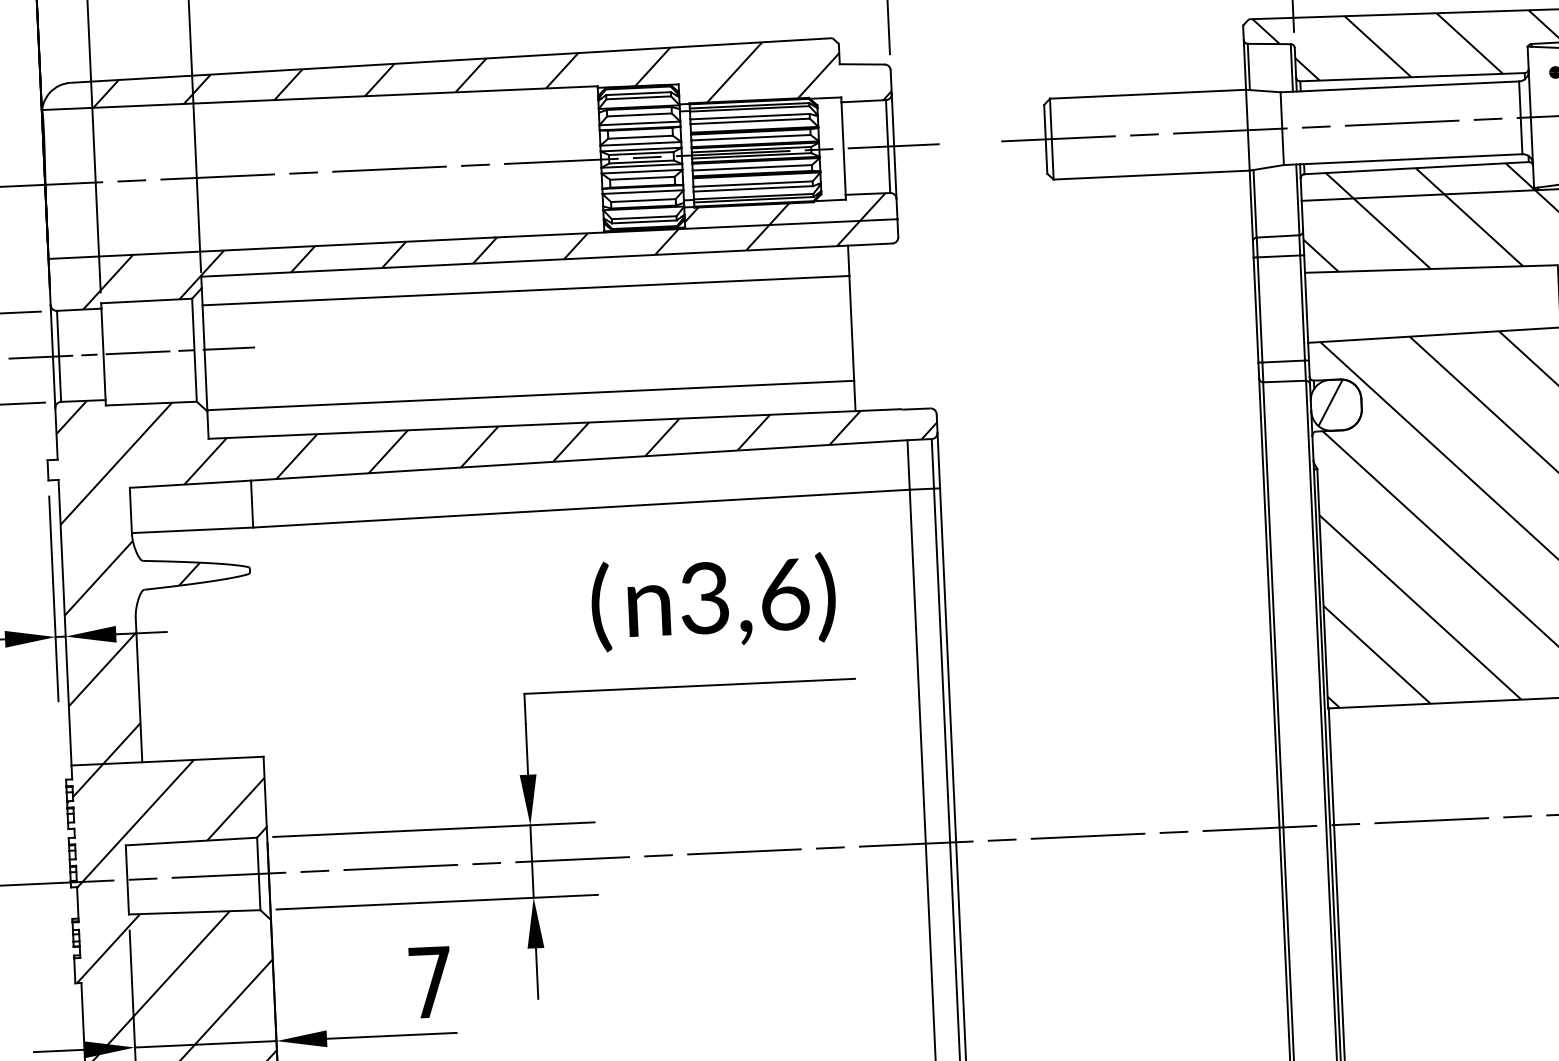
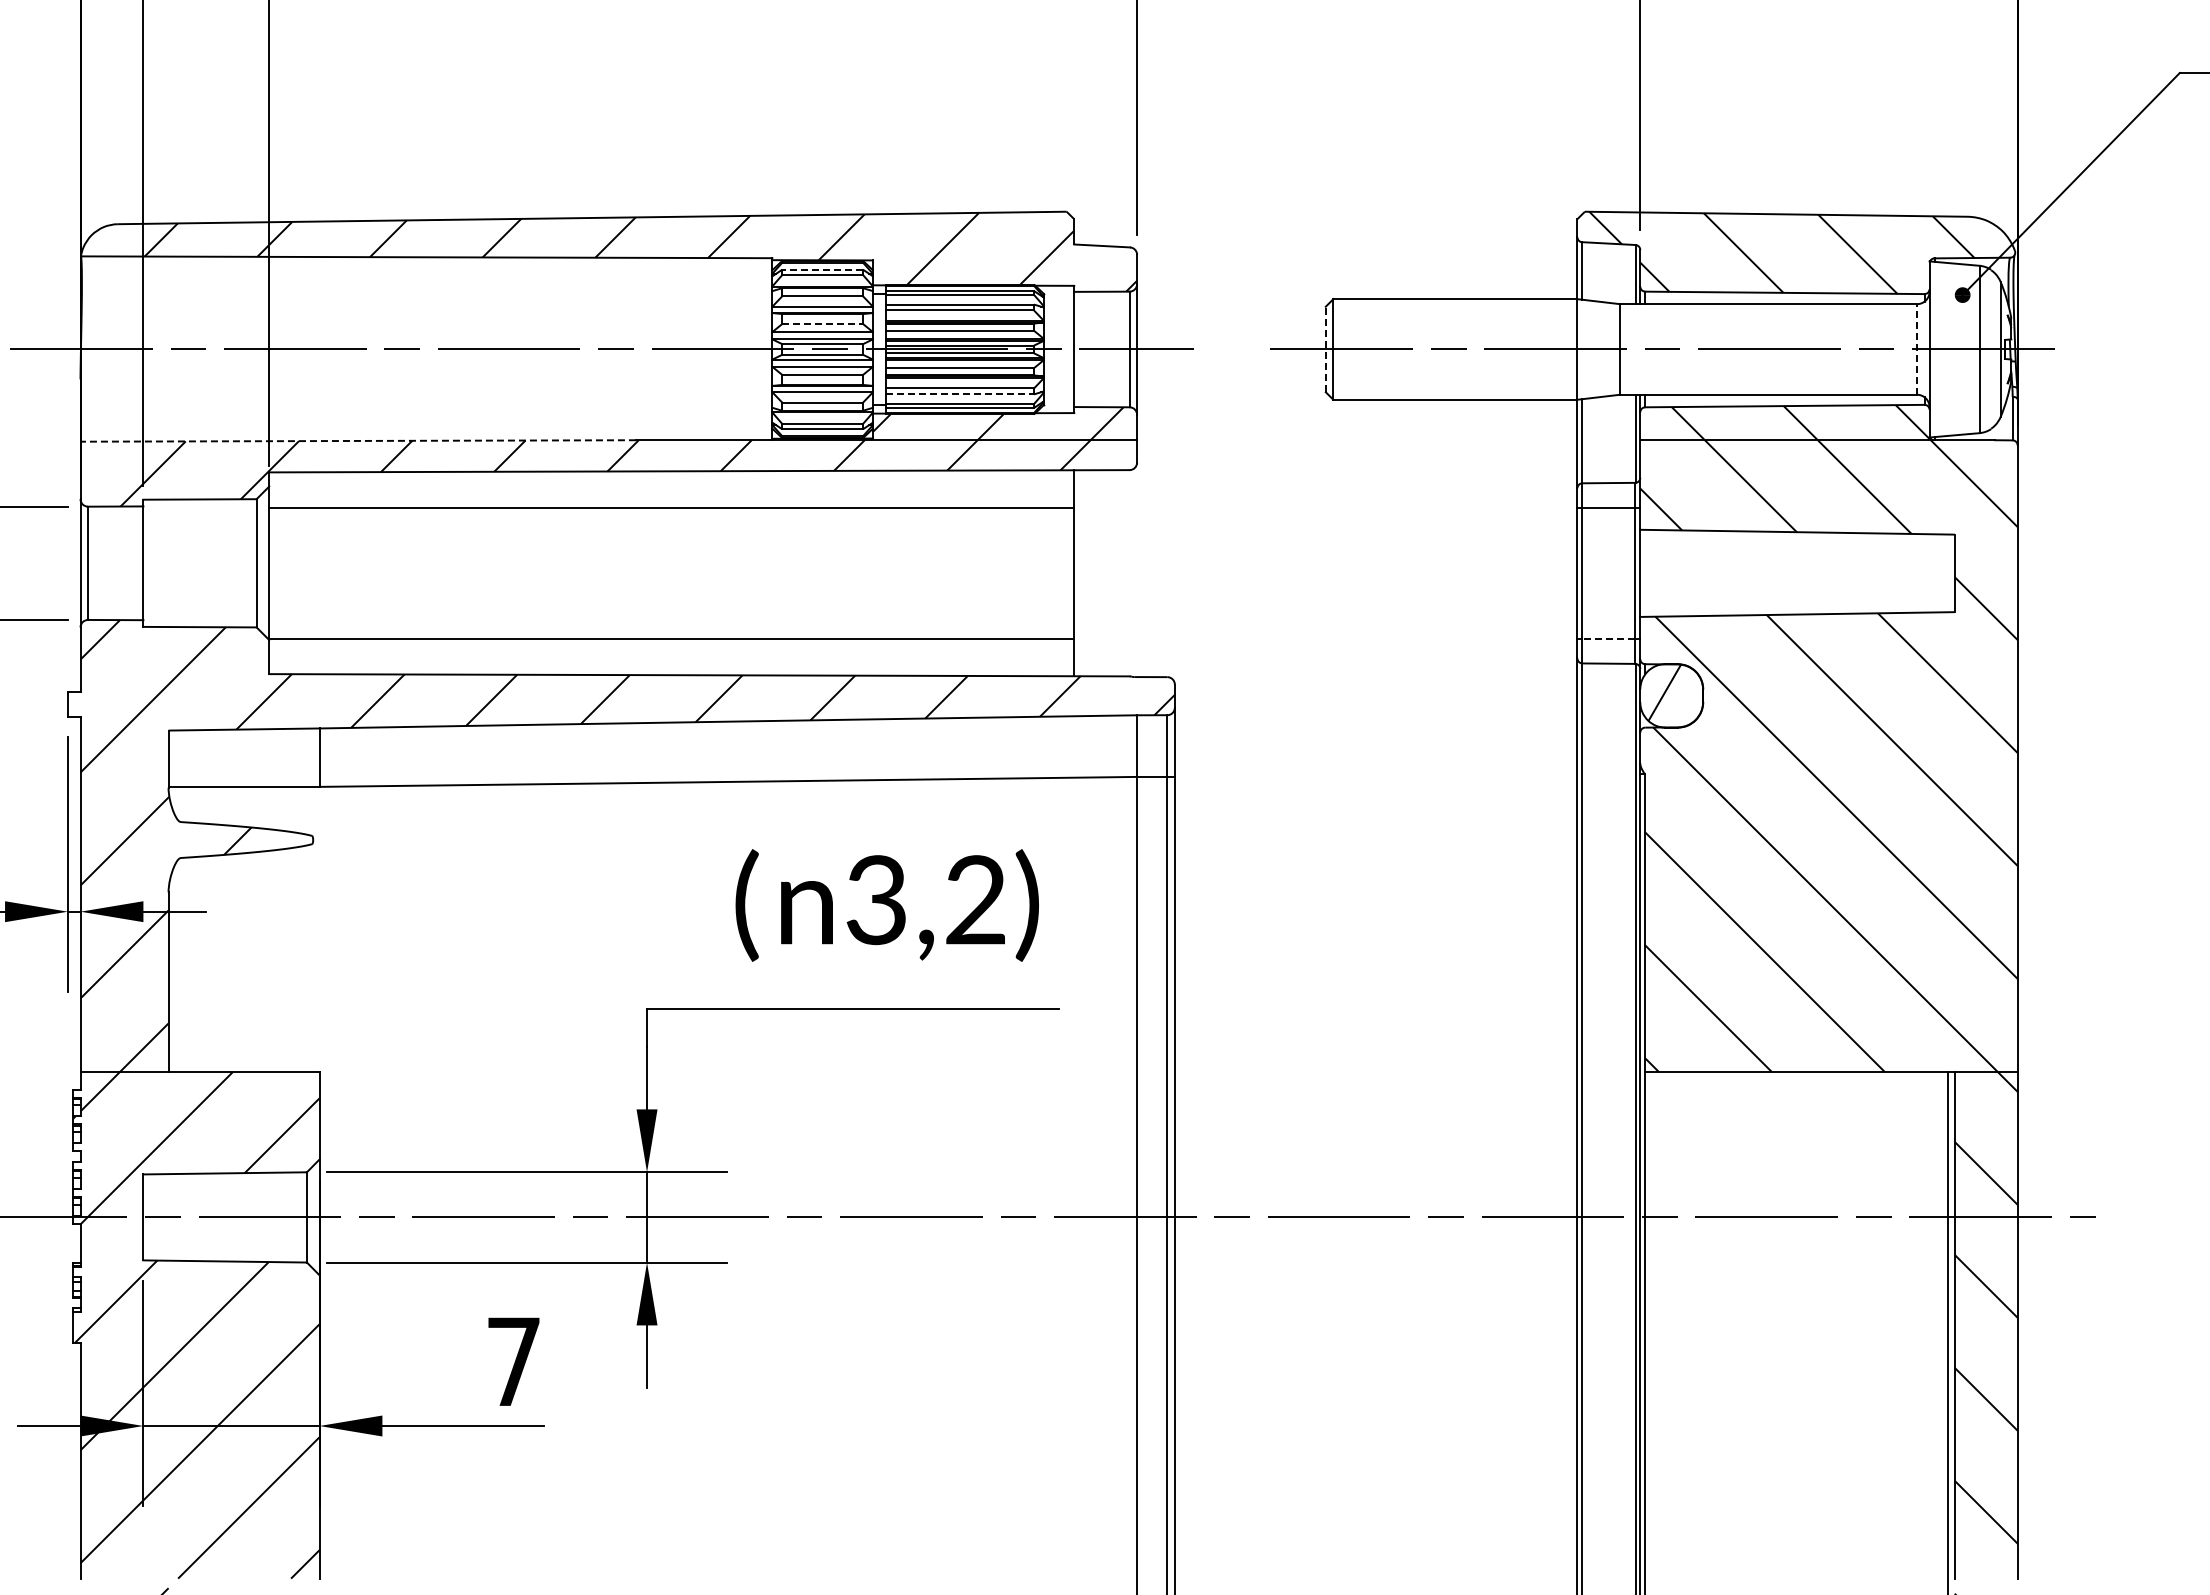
line: (638, 93) -> (822, 269), solid -> dashed
line: (1521, 117) -> (1917, 348), solid -> dashed
line: (641, 136) -> (823, 323), solid -> dashed
line: (1045, 139) -> (1325, 349), solid -> dashed
line: (753, 188) -> (960, 394), solid -> dashed
line: (271, 247) -> (358, 440), solid -> dashed
line: (131, 353) -> (178, 563), removed
line: (1283, 361) -> (1608, 638), solid -> dashed
text: (785, 594) -> (976, 900), 3,6) -> 3,2)

